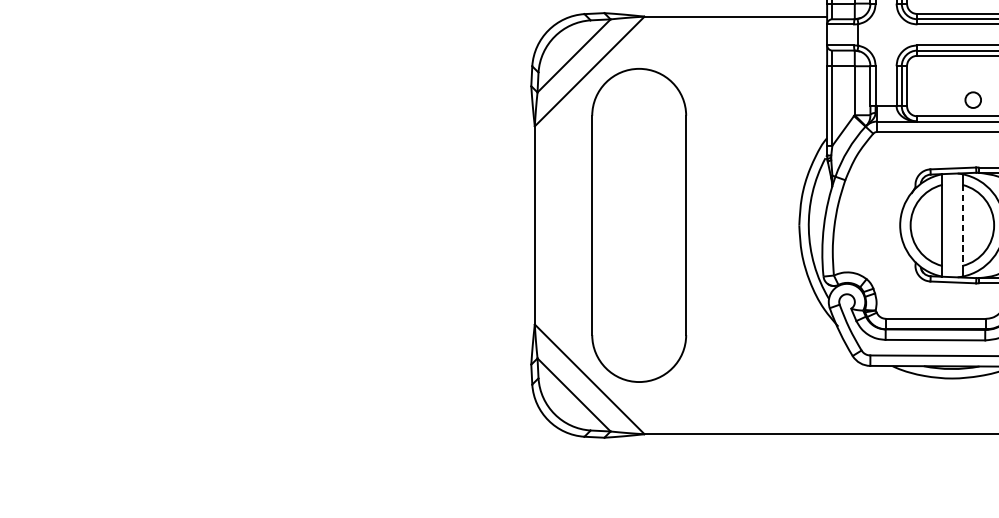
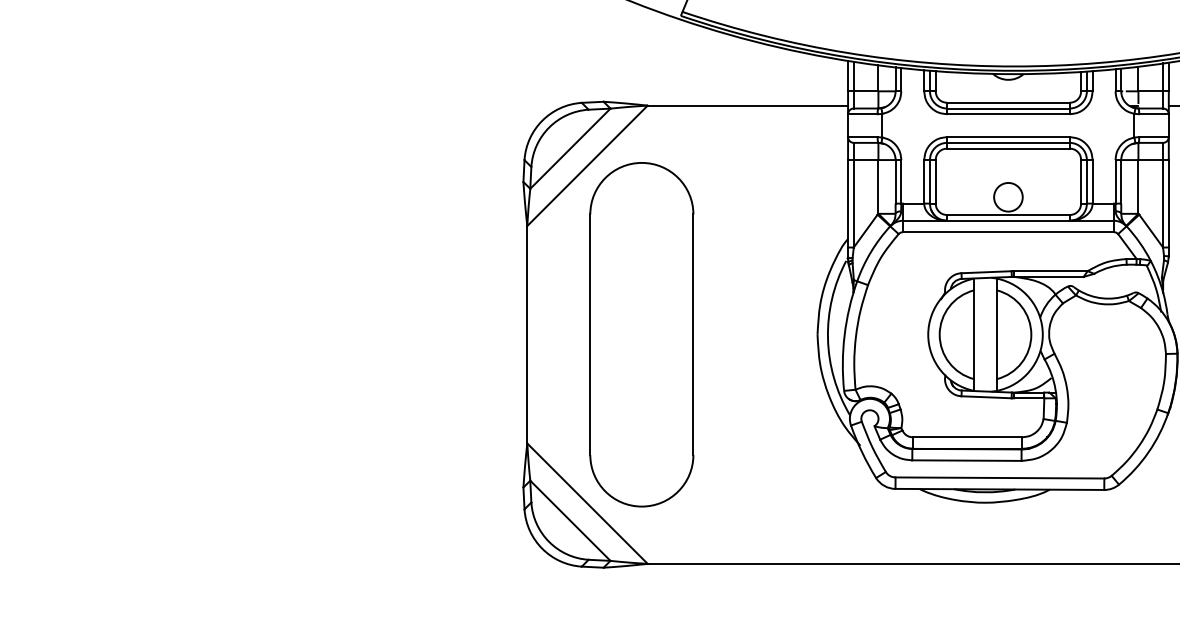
circle: (973, 99) -> (1008, 196), size x1.67
line: (962, 226) -> (996, 335), dashed -> solid

